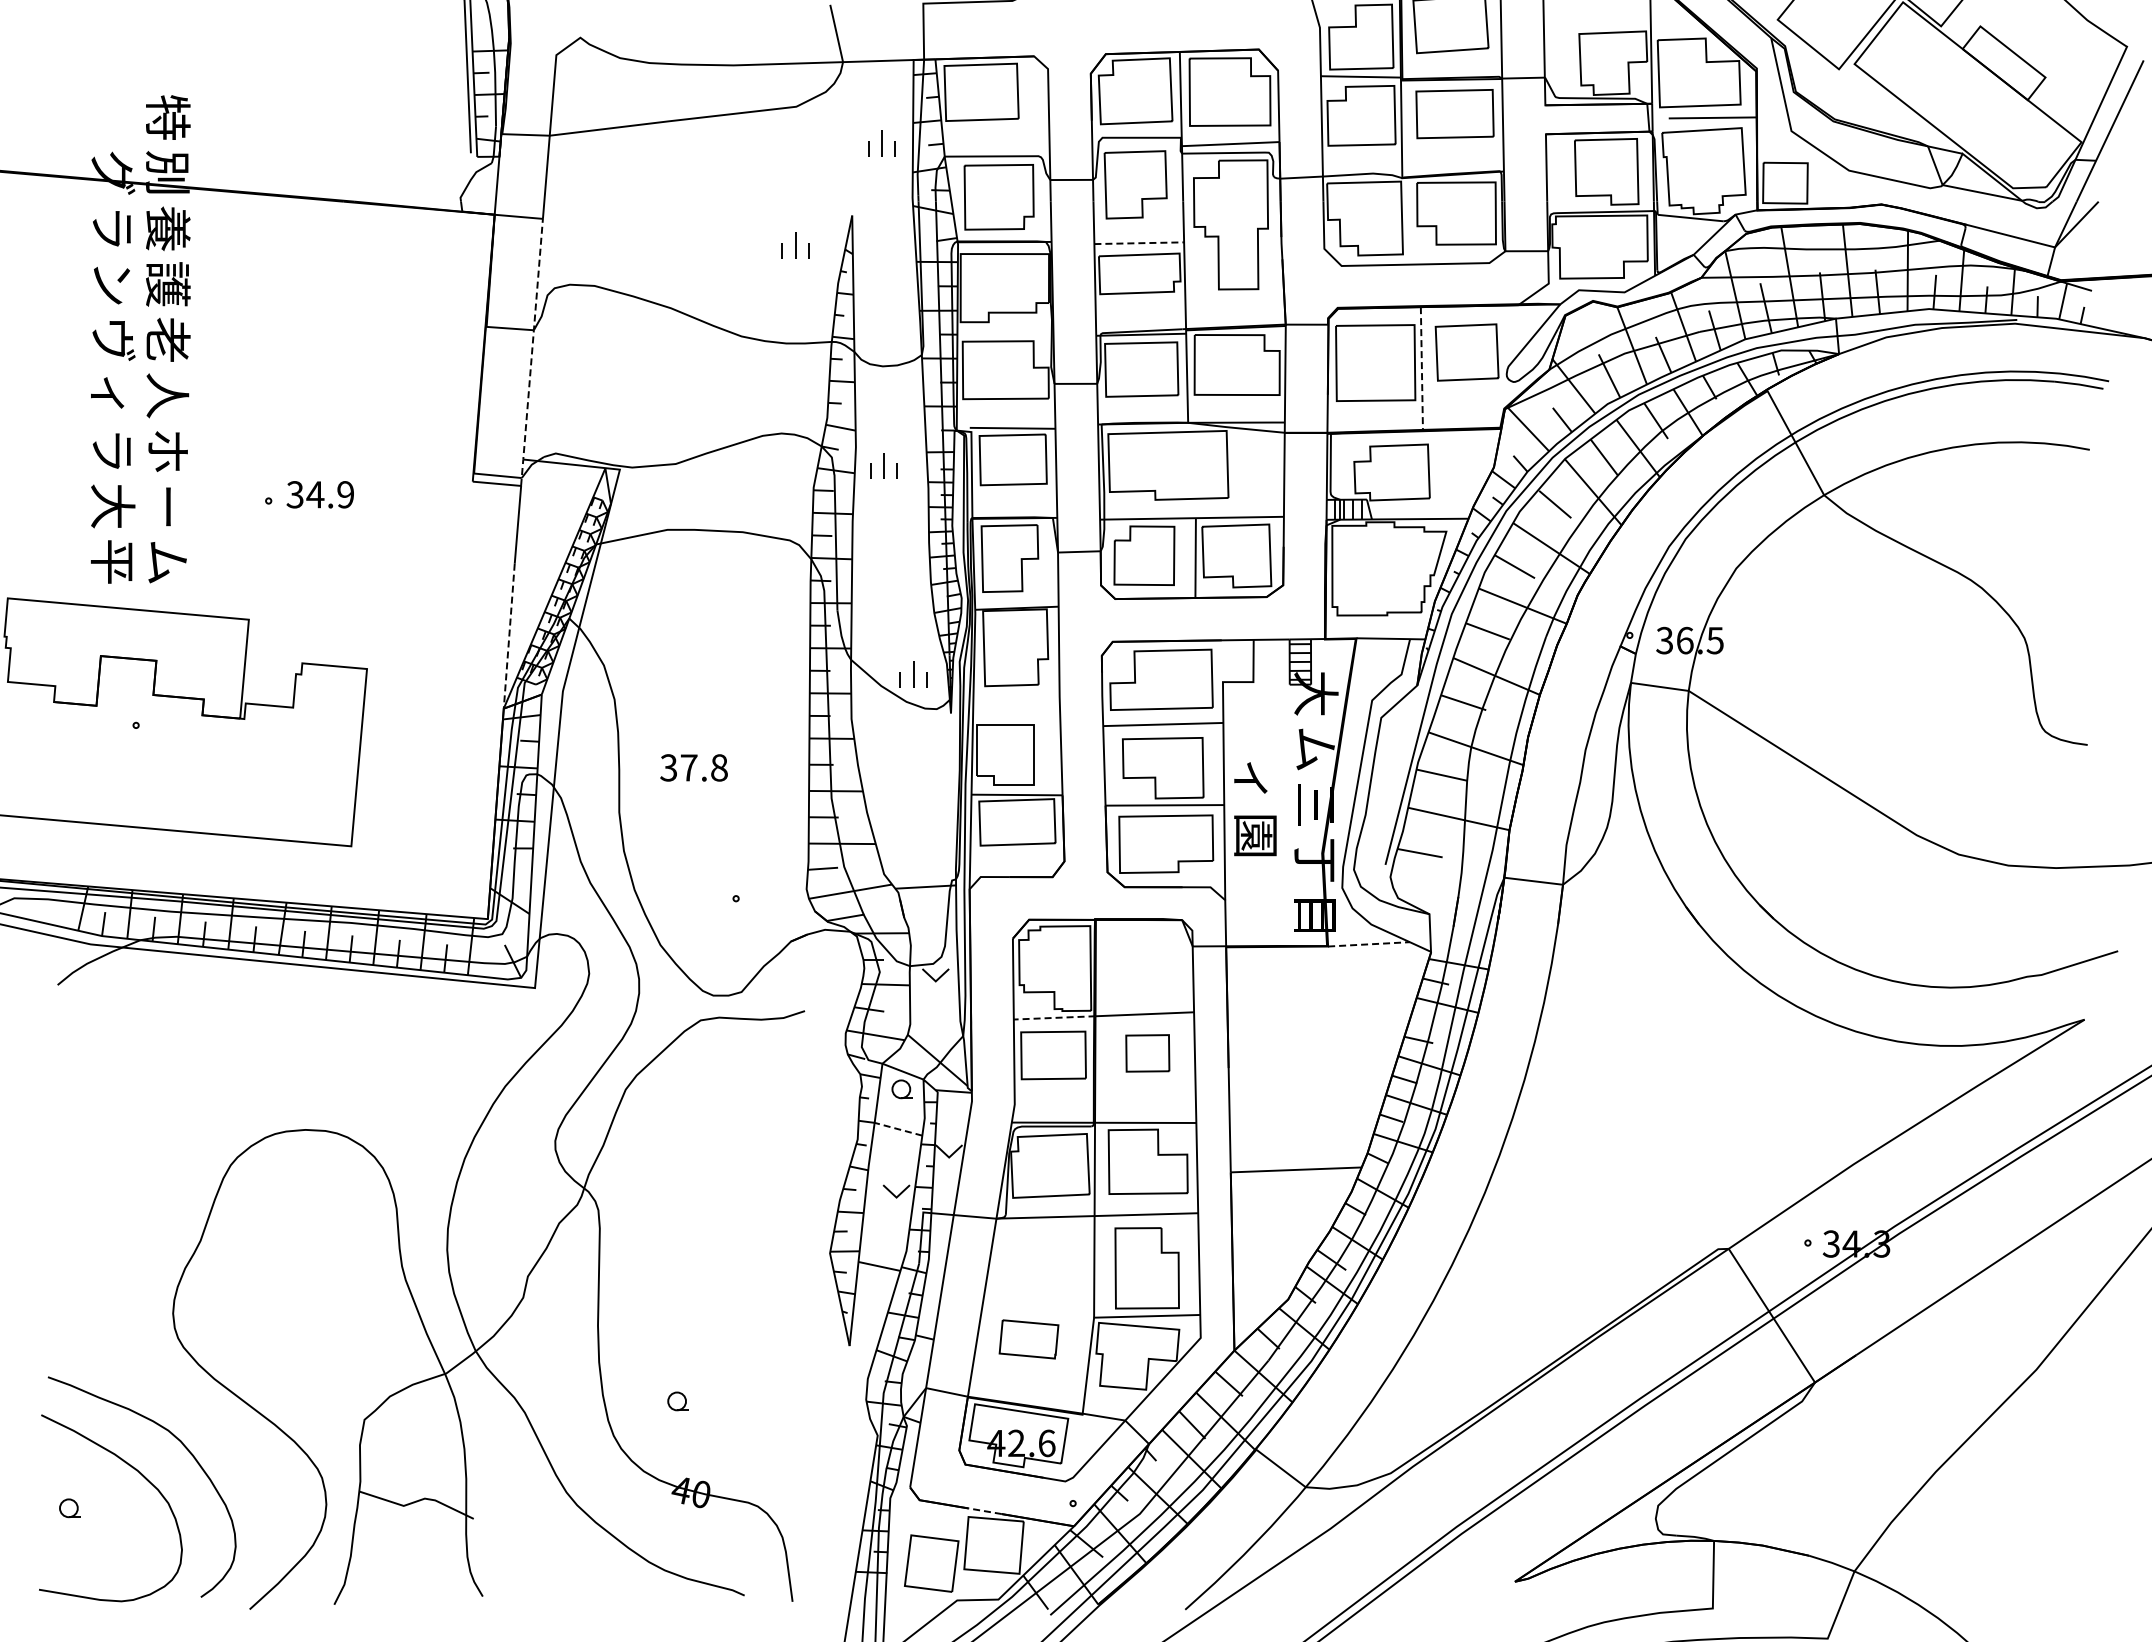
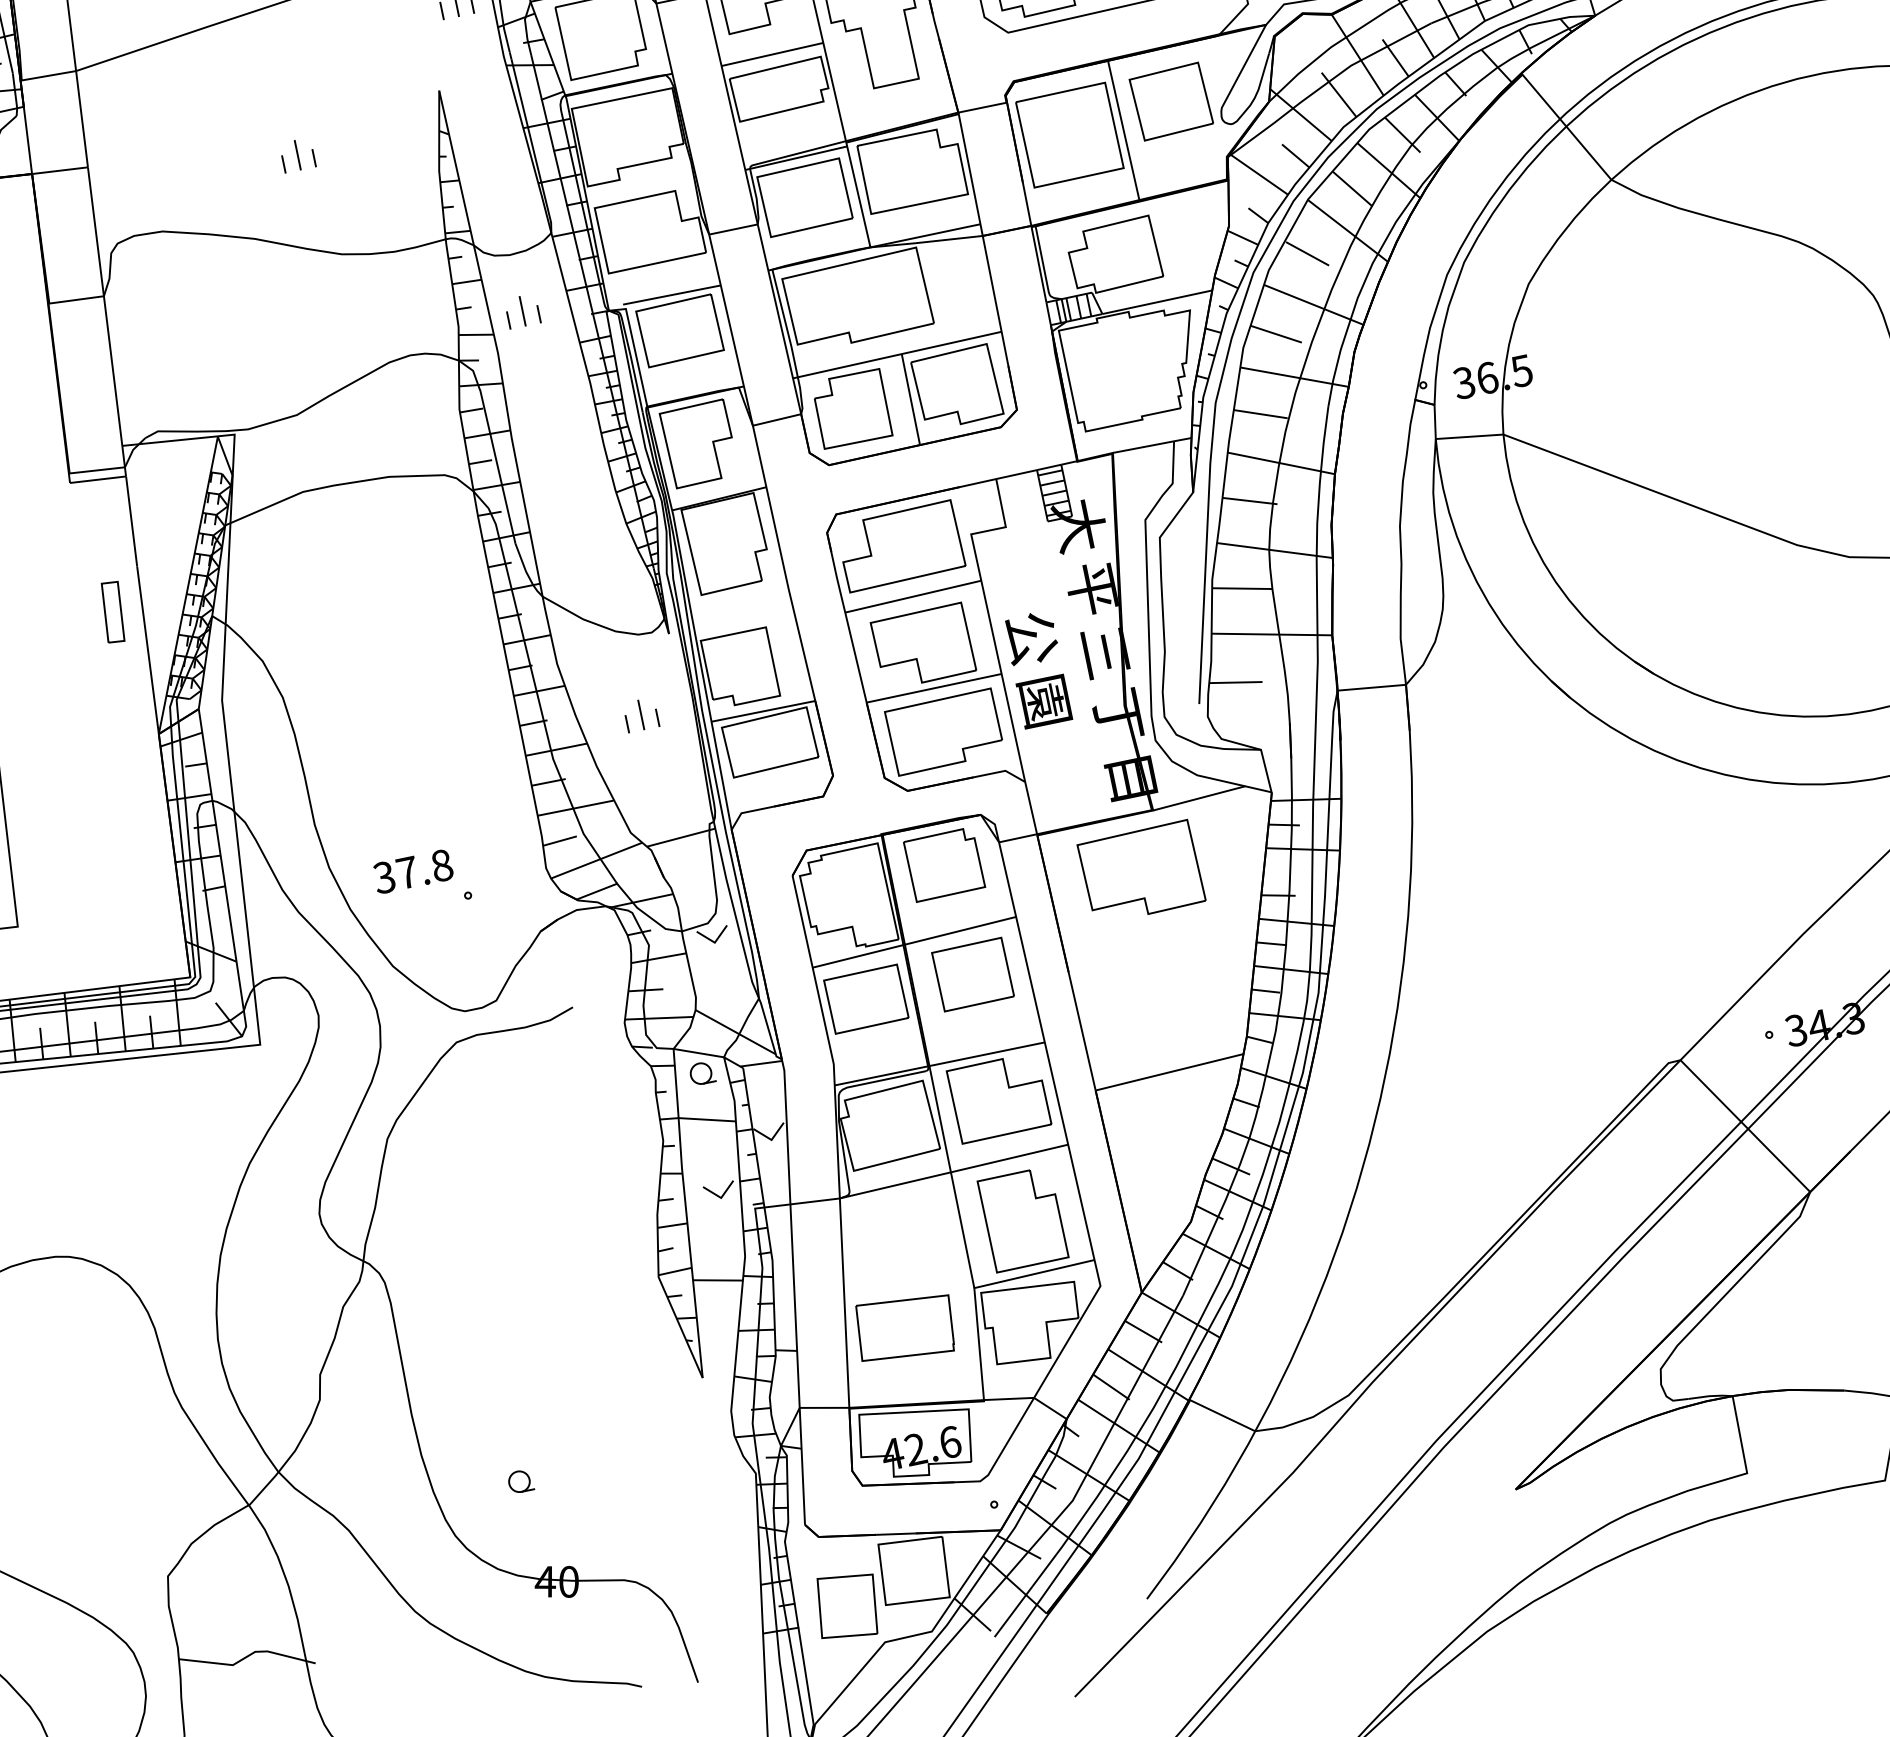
line: (1139, 243) -> (772, 54), dashed -> solid
part: (795, 245) -> (297, 155), moved
line: (532, 352) -> (107, 321), dashed -> solid
line: (1421, 369) -> (1123, 131), dashed -> solid
part: (883, 465) -> (521, 310), moved
part: (486, 598) -> (113, 612), added
line: (509, 636) -> (148, 650), dashed -> solid
part: (913, 674) -> (641, 714), moved
text: (1314, 749) -> (1091, 589), ム -> 平
text: (693, 767) -> (412, 871), moved
text: (1255, 780) -> (1031, 638), ィ -> 公
line: (1369, 944) -> (1199, 798), dashed -> solid
part: (1142, 955) -> (944, 864), added
part: (1307, 996) -> (1141, 872), added
line: (1054, 1017) -> (858, 955), dashed -> solid
part: (1147, 1053) -> (972, 974), size x1.43
line: (898, 1129) -> (707, 1120), dashed -> solid
part: (1028, 1339) -> (904, 1328), size x1.43
line: (985, 1511) -> (896, 1534), dashed -> solid

